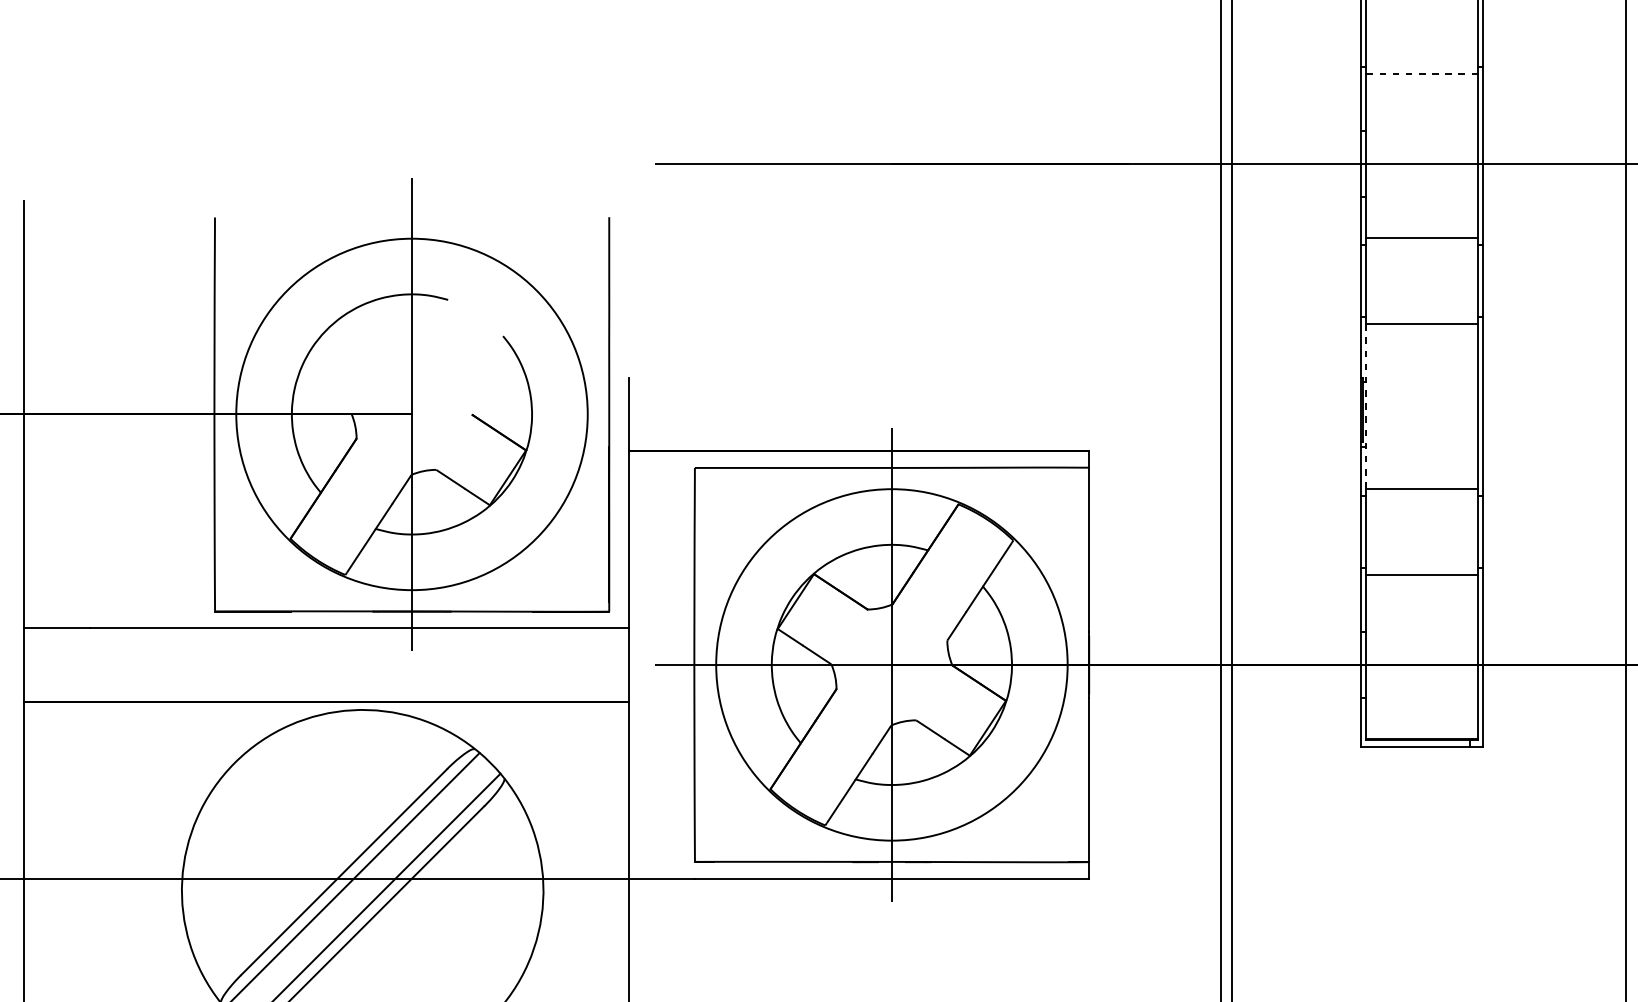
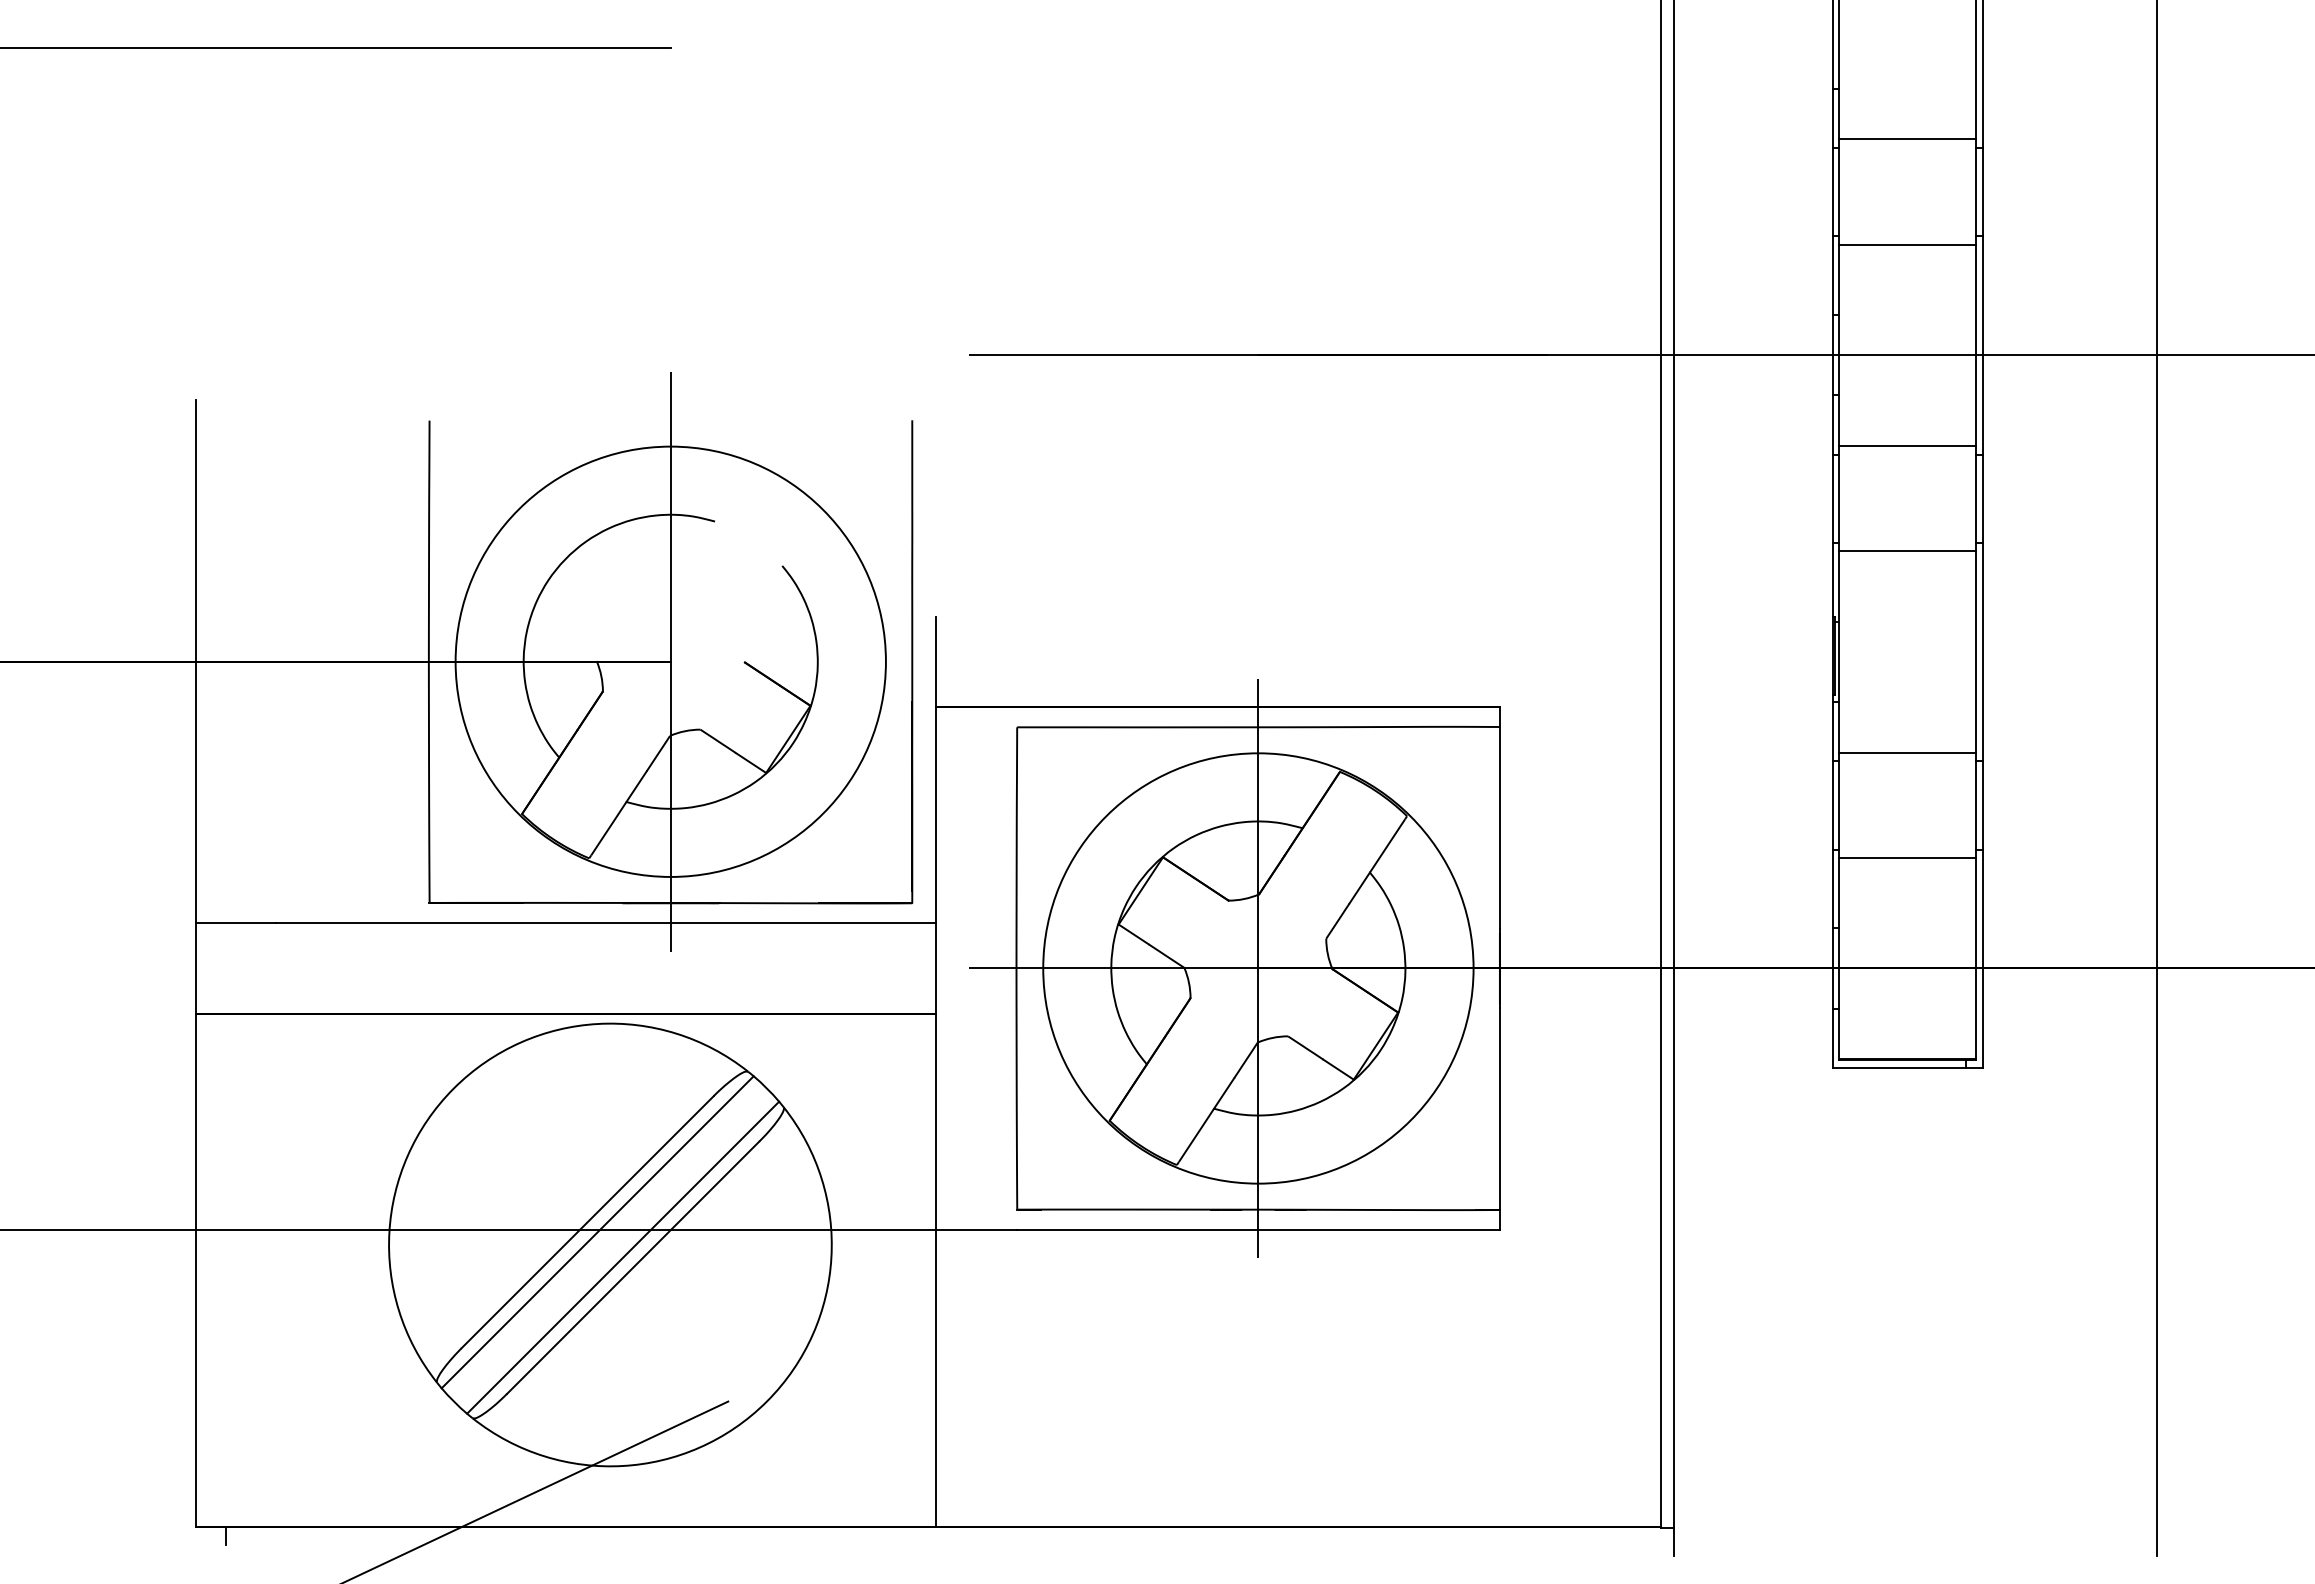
line: (1422, 73) -> (1908, 244), dashed -> solid
line: (1366, 406) -> (1839, 652), dashed -> solid

